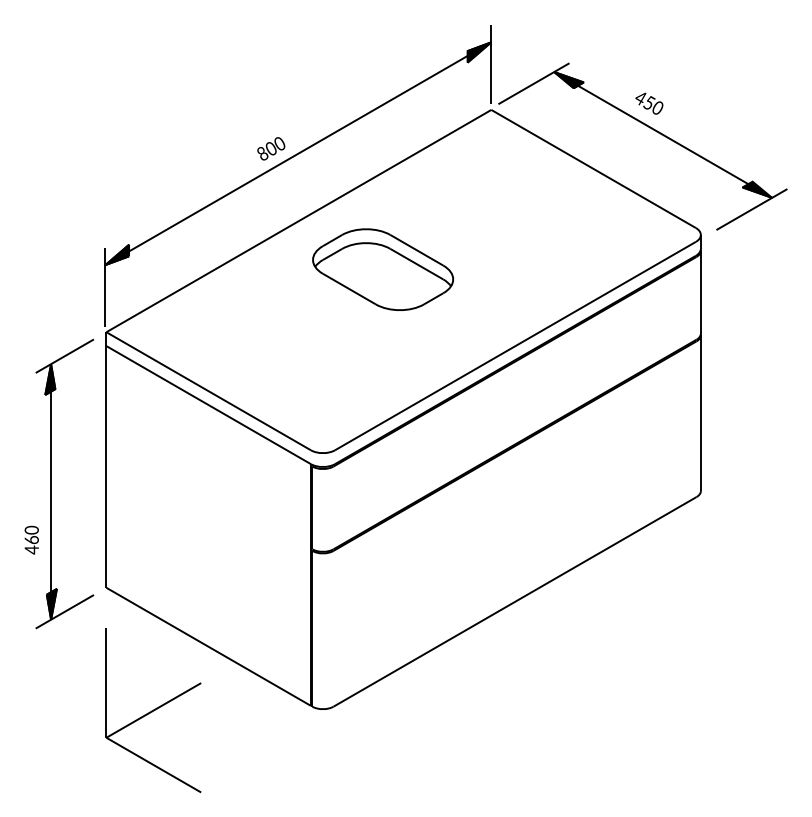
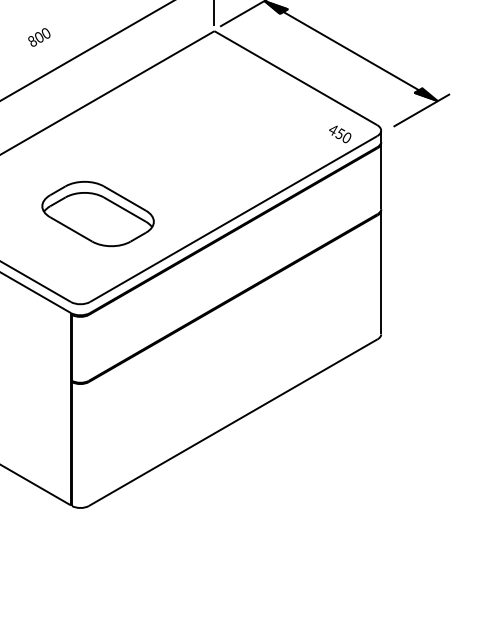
text: (649, 103) -> (340, 134), moved
text: (271, 148) -> (39, 37), moved
part: (382, 269) -> (97, 213), moved

